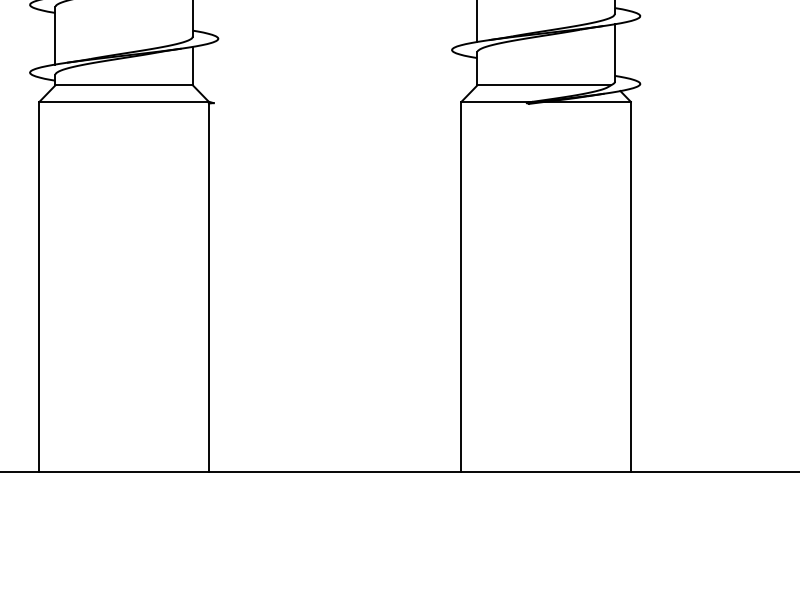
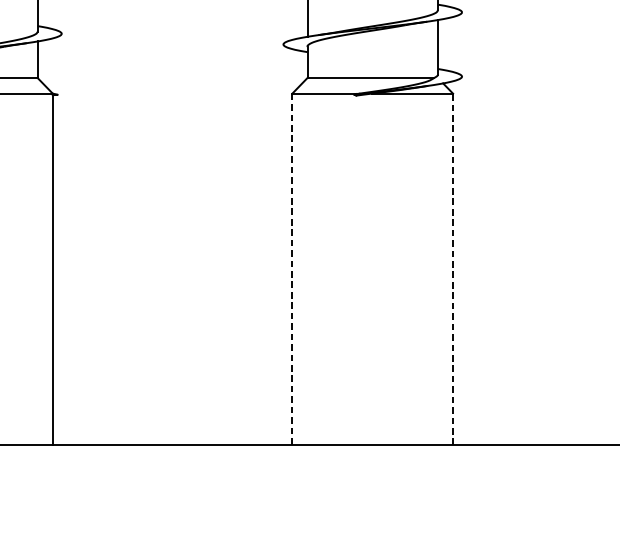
line: (630, 286) -> (452, 268), solid -> dashed
line: (461, 287) -> (292, 269), solid -> dashed

